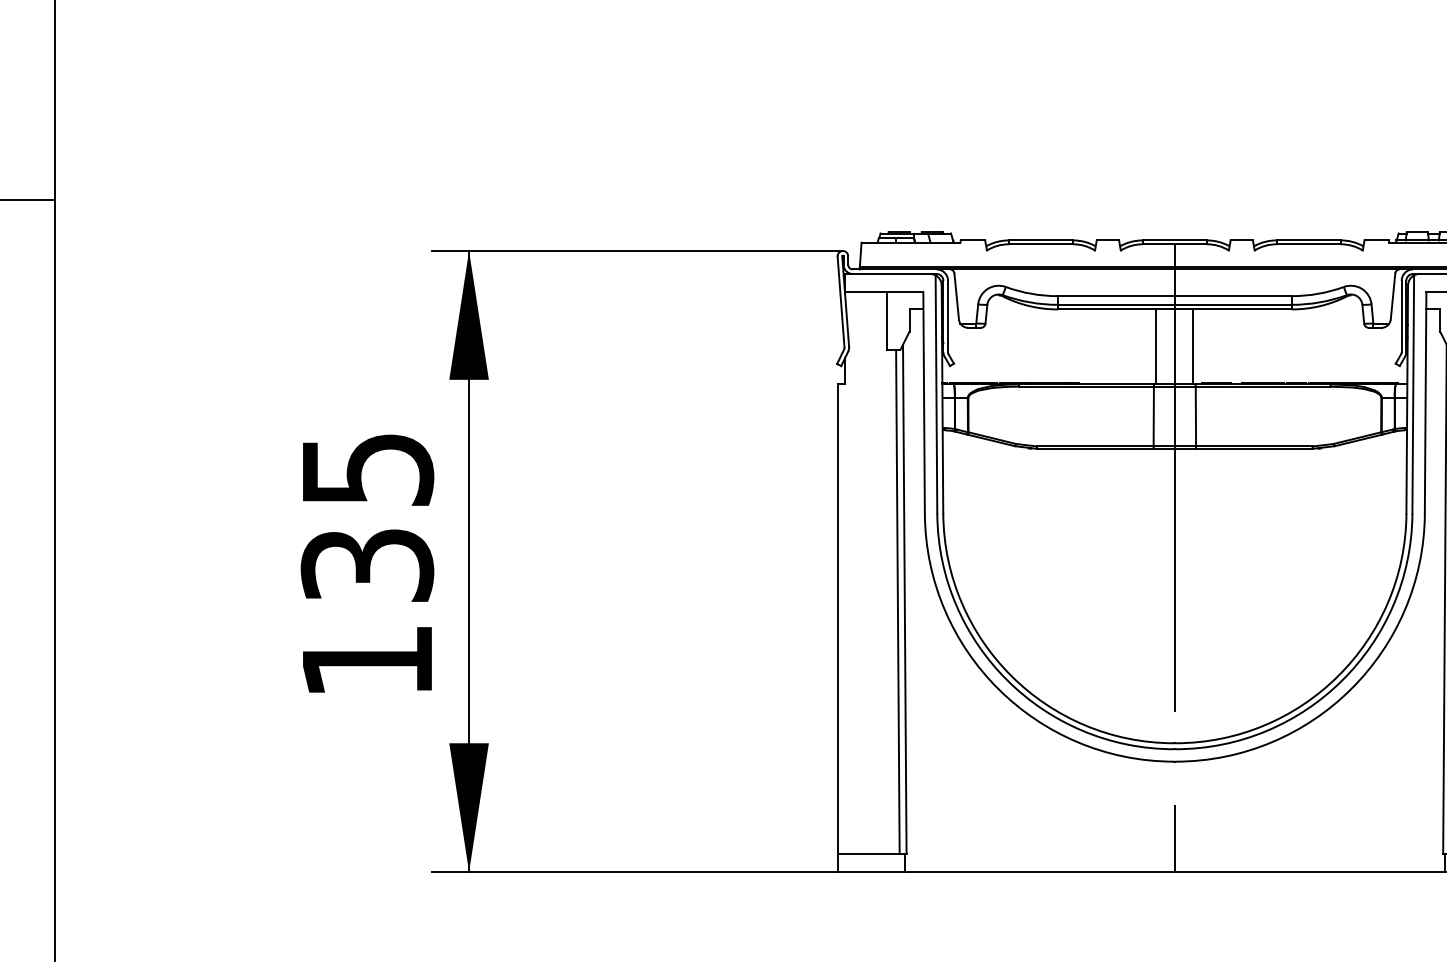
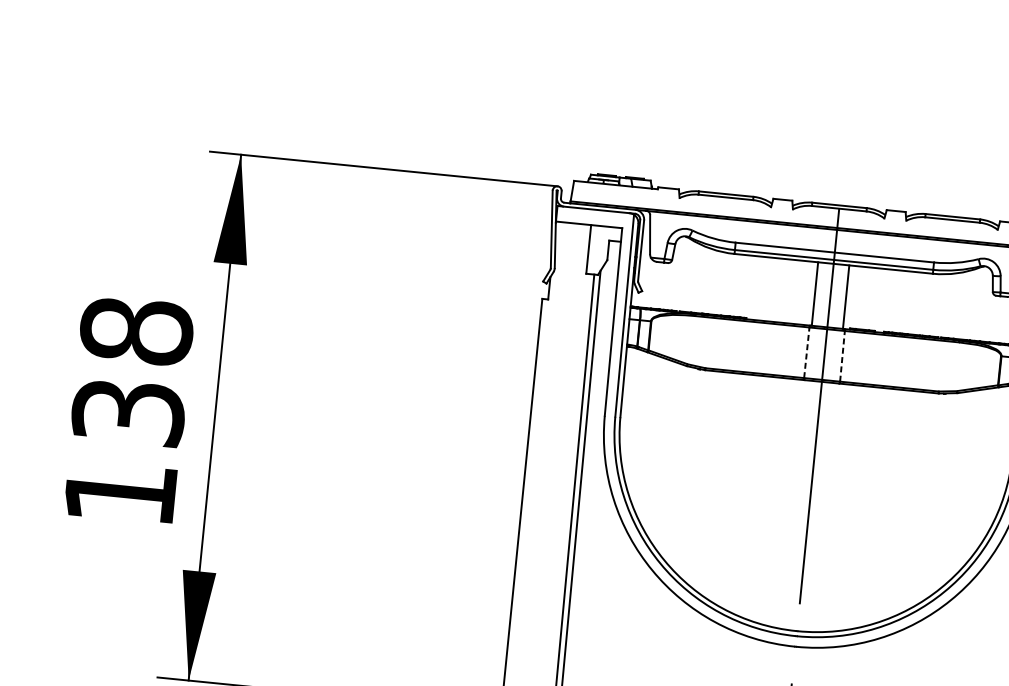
line: (1153, 416) -> (806, 352), solid -> dashed
line: (1195, 416) -> (842, 356), solid -> dashed
text: (367, 469) -> (136, 331), 135 -> 138

